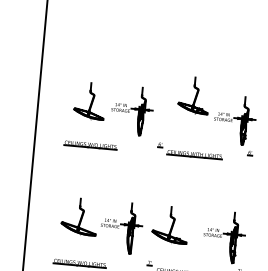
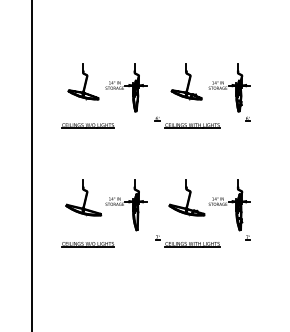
part: (193, 95) -> (186, 81), moved
part: (170, 224) -> (186, 197), moved

